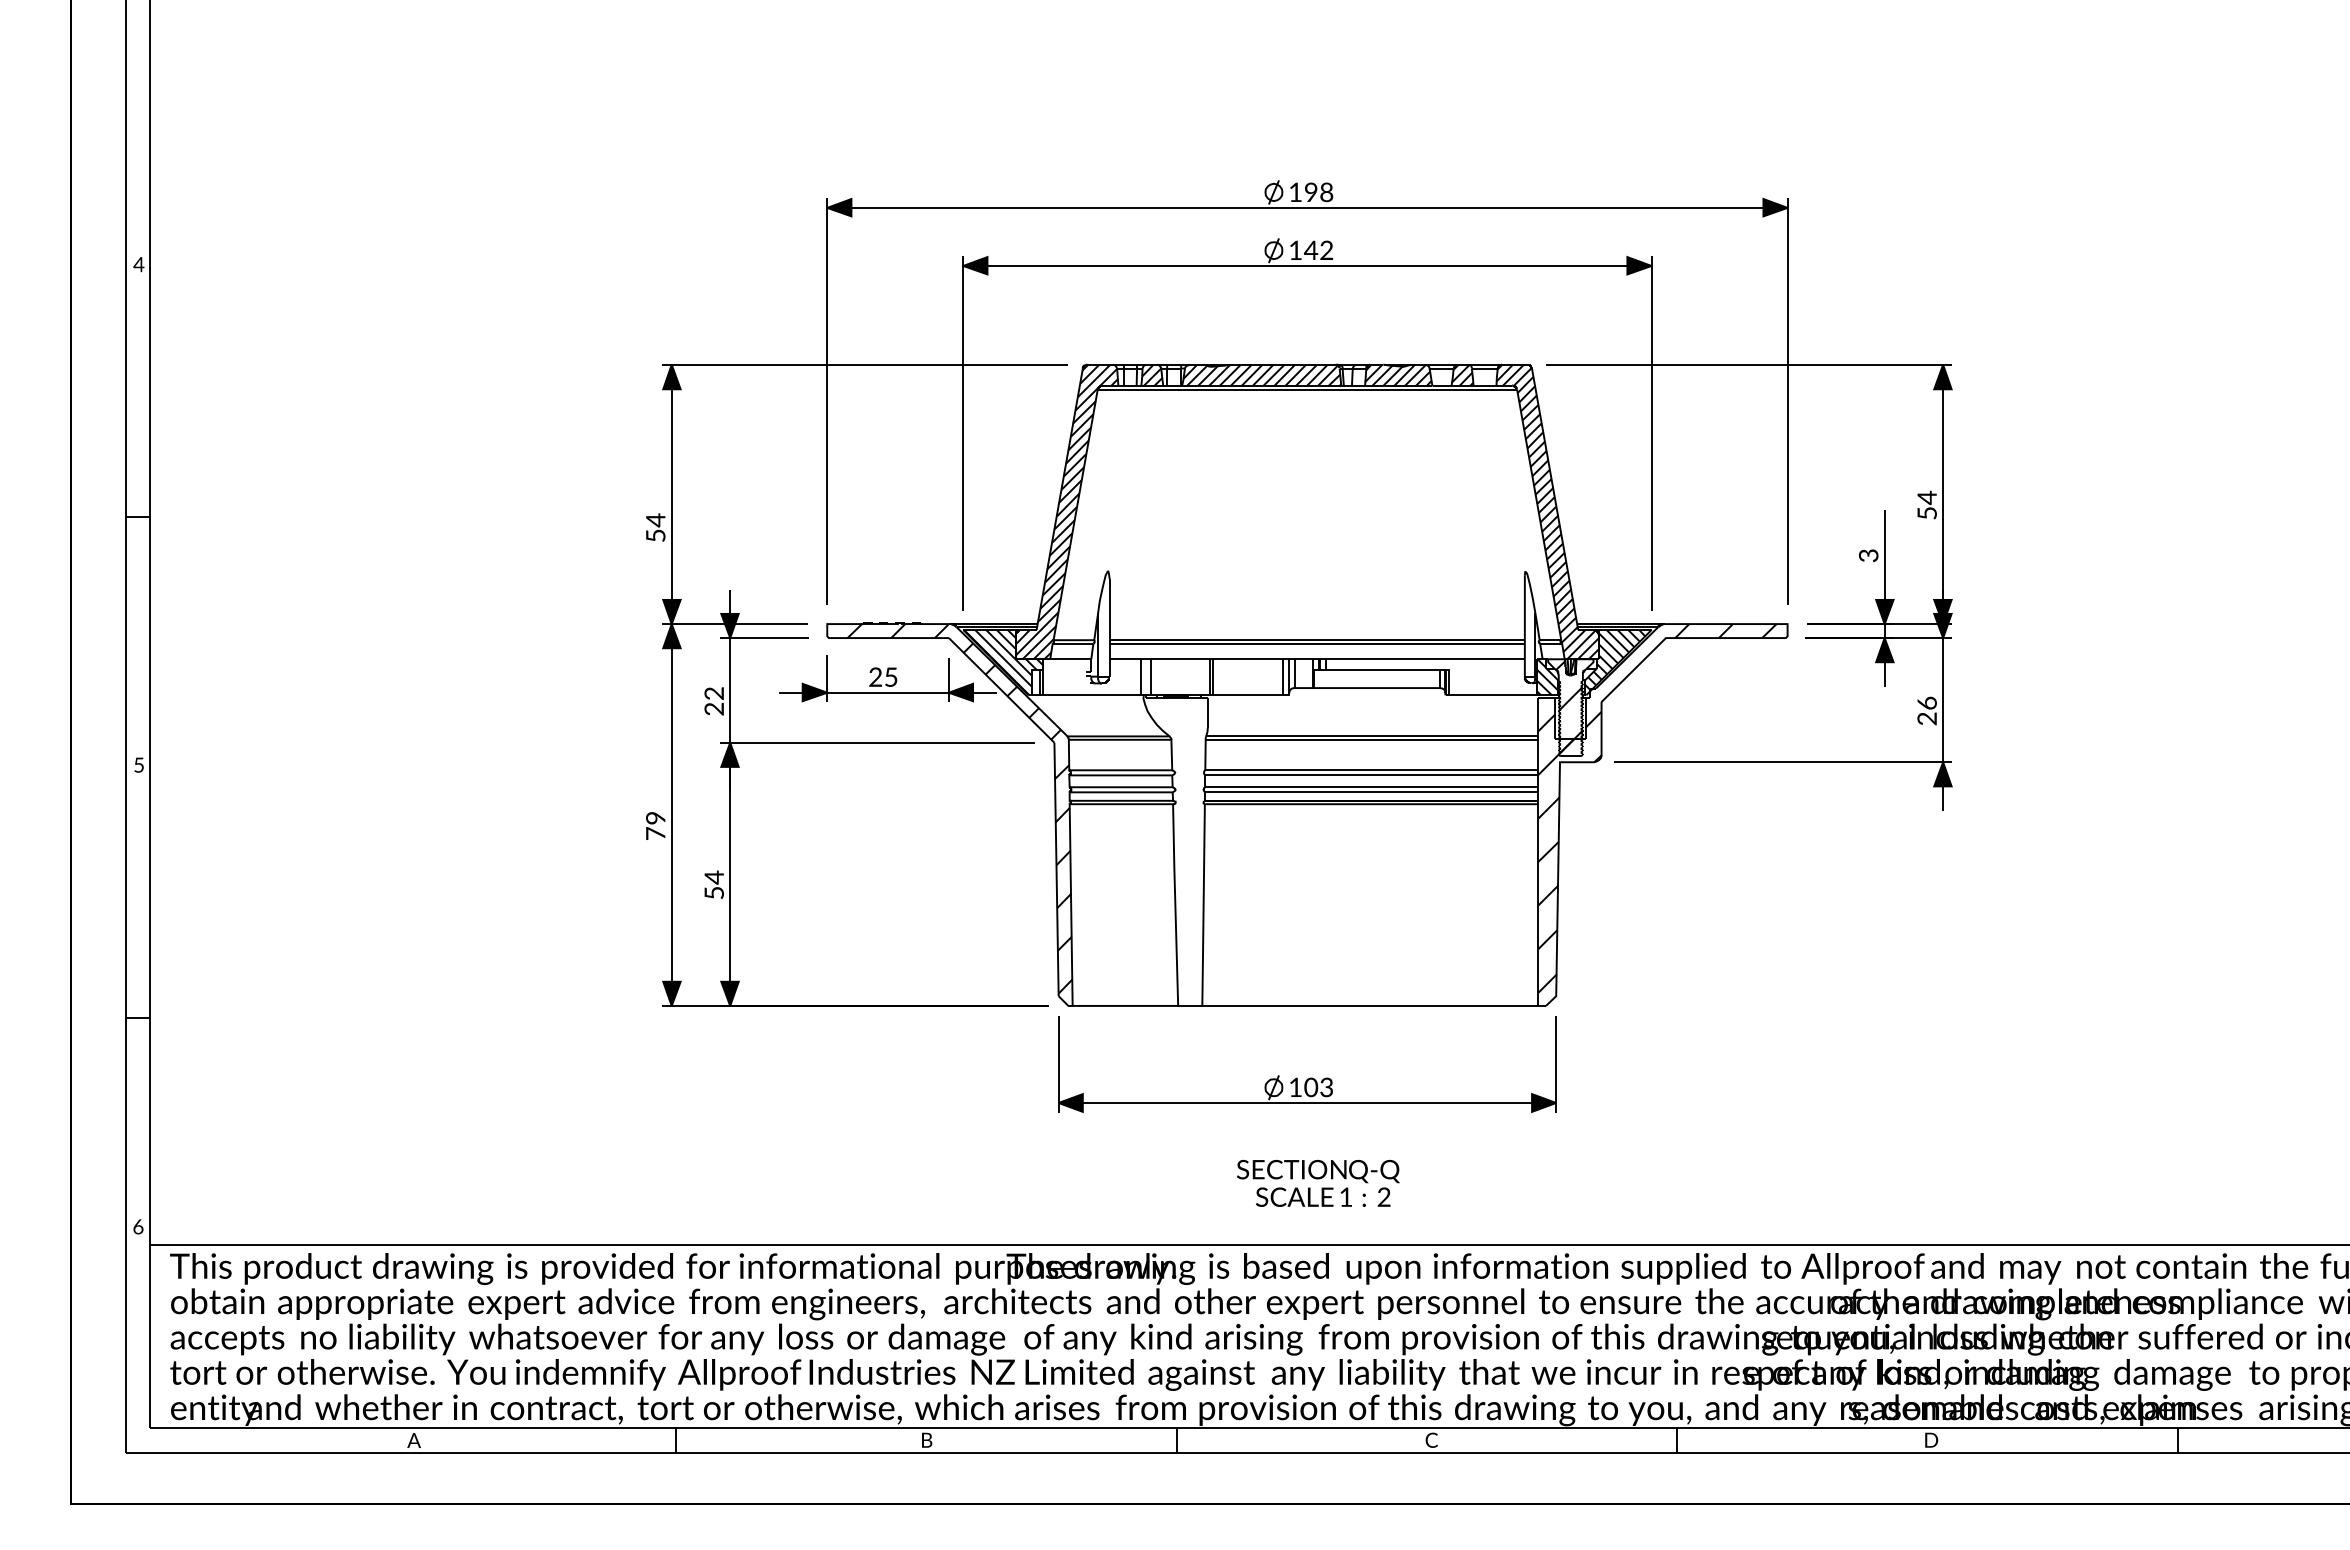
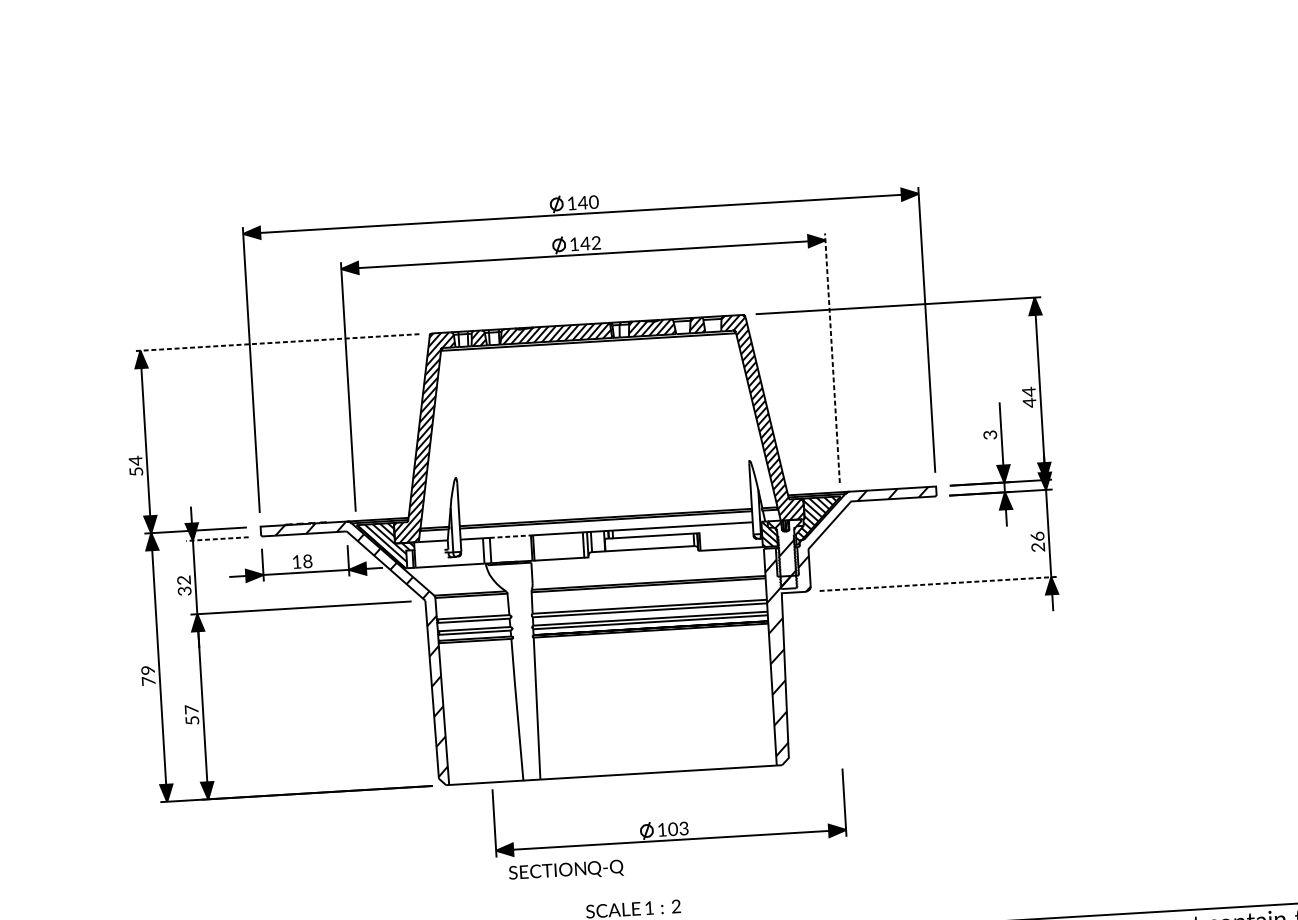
text: (1318, 191) -> (588, 201), 198 -> 140
line: (864, 364) -> (275, 342), solid -> dashed
line: (1651, 433) -> (832, 358), solid -> dashed
text: (1926, 513) -> (1029, 402), 54 -> 44
line: (764, 638) -> (217, 539), solid -> dashed
line: (1180, 659) -> (510, 536), solid -> dashed
text: (883, 676) -> (302, 561), 25 -> 18
text: (716, 708) -> (186, 590), 22 -> 32
line: (1783, 762) -> (938, 584), solid -> dashed
text: (713, 877) -> (191, 709), 54 -> 57
part: (1310, 1077) -> (672, 822), moved
text: (1318, 1171) -> (566, 870), moved

